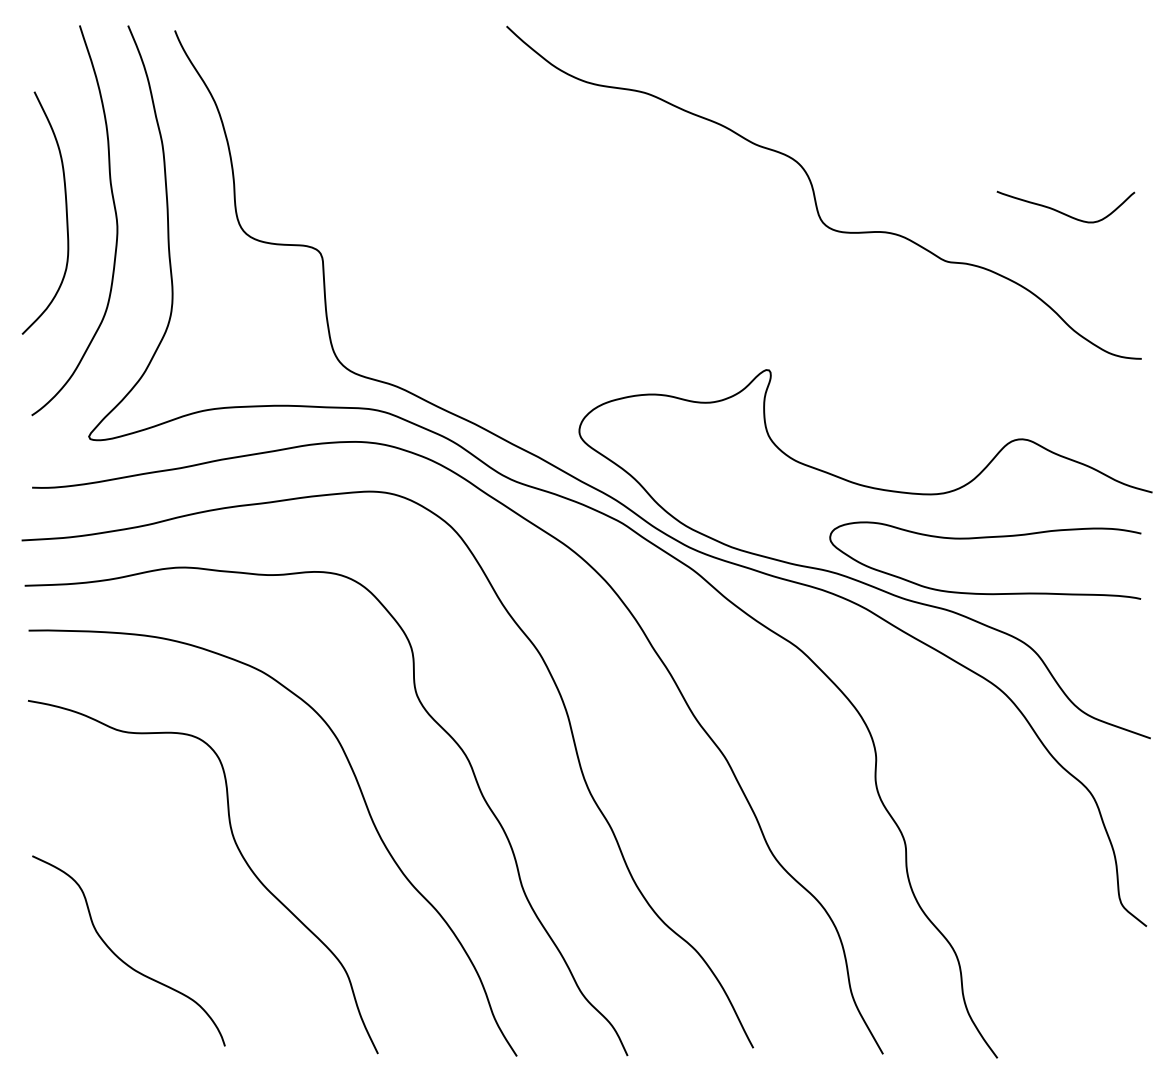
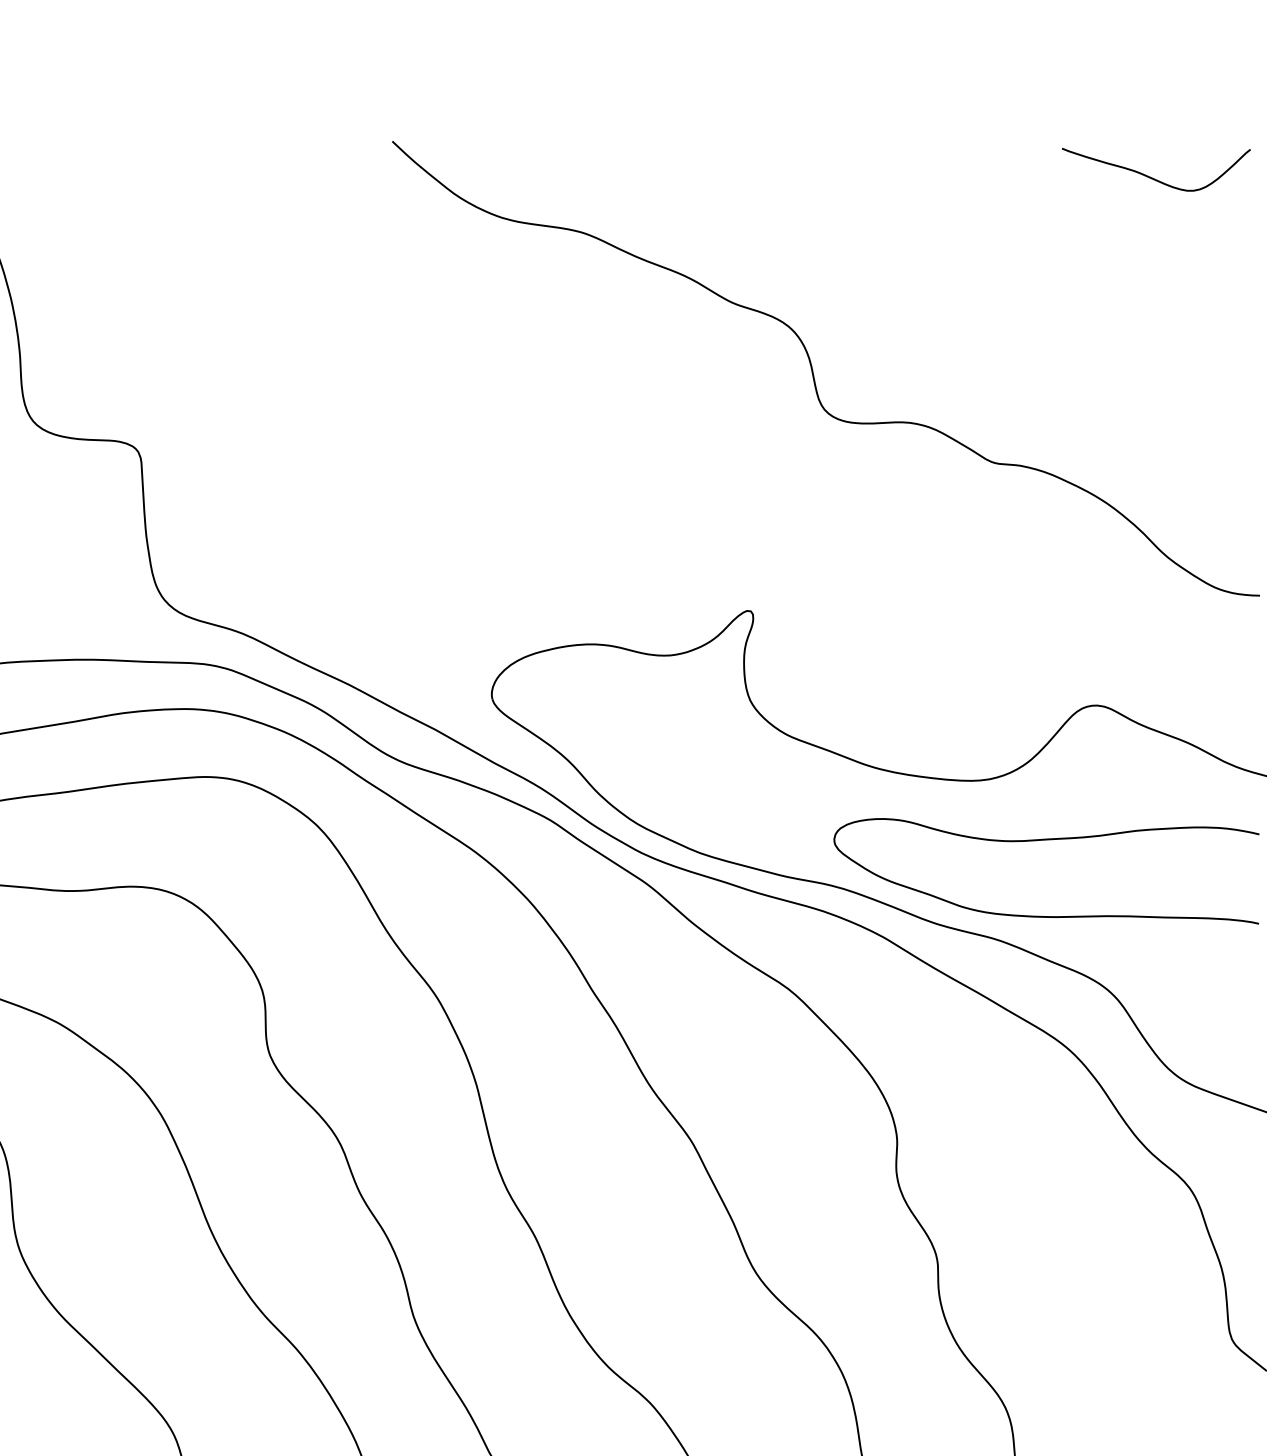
curve: (1063, 212) -> (1153, 177), moved

